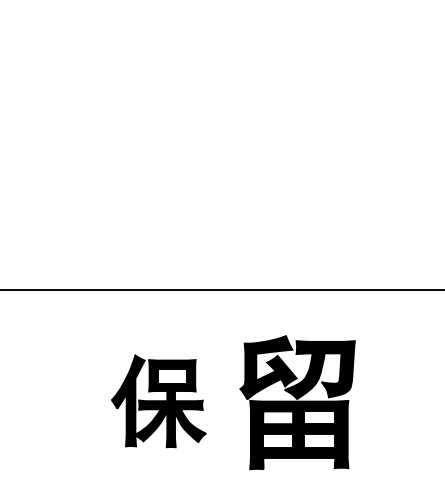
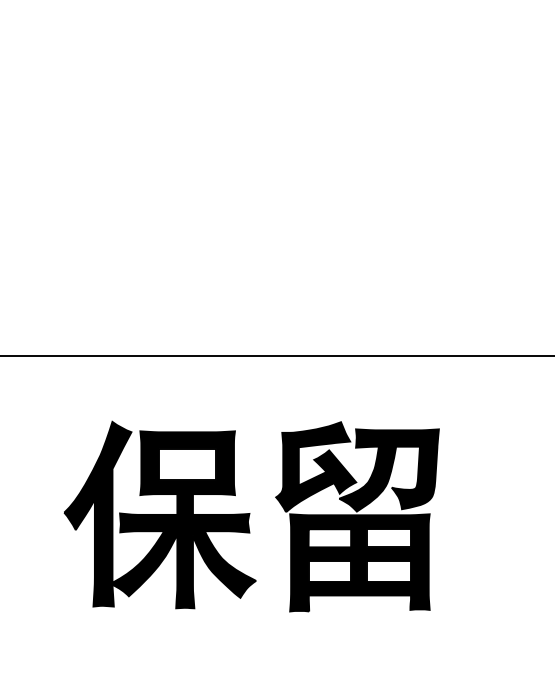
part: (158, 400) -> (159, 513), size x1.43

